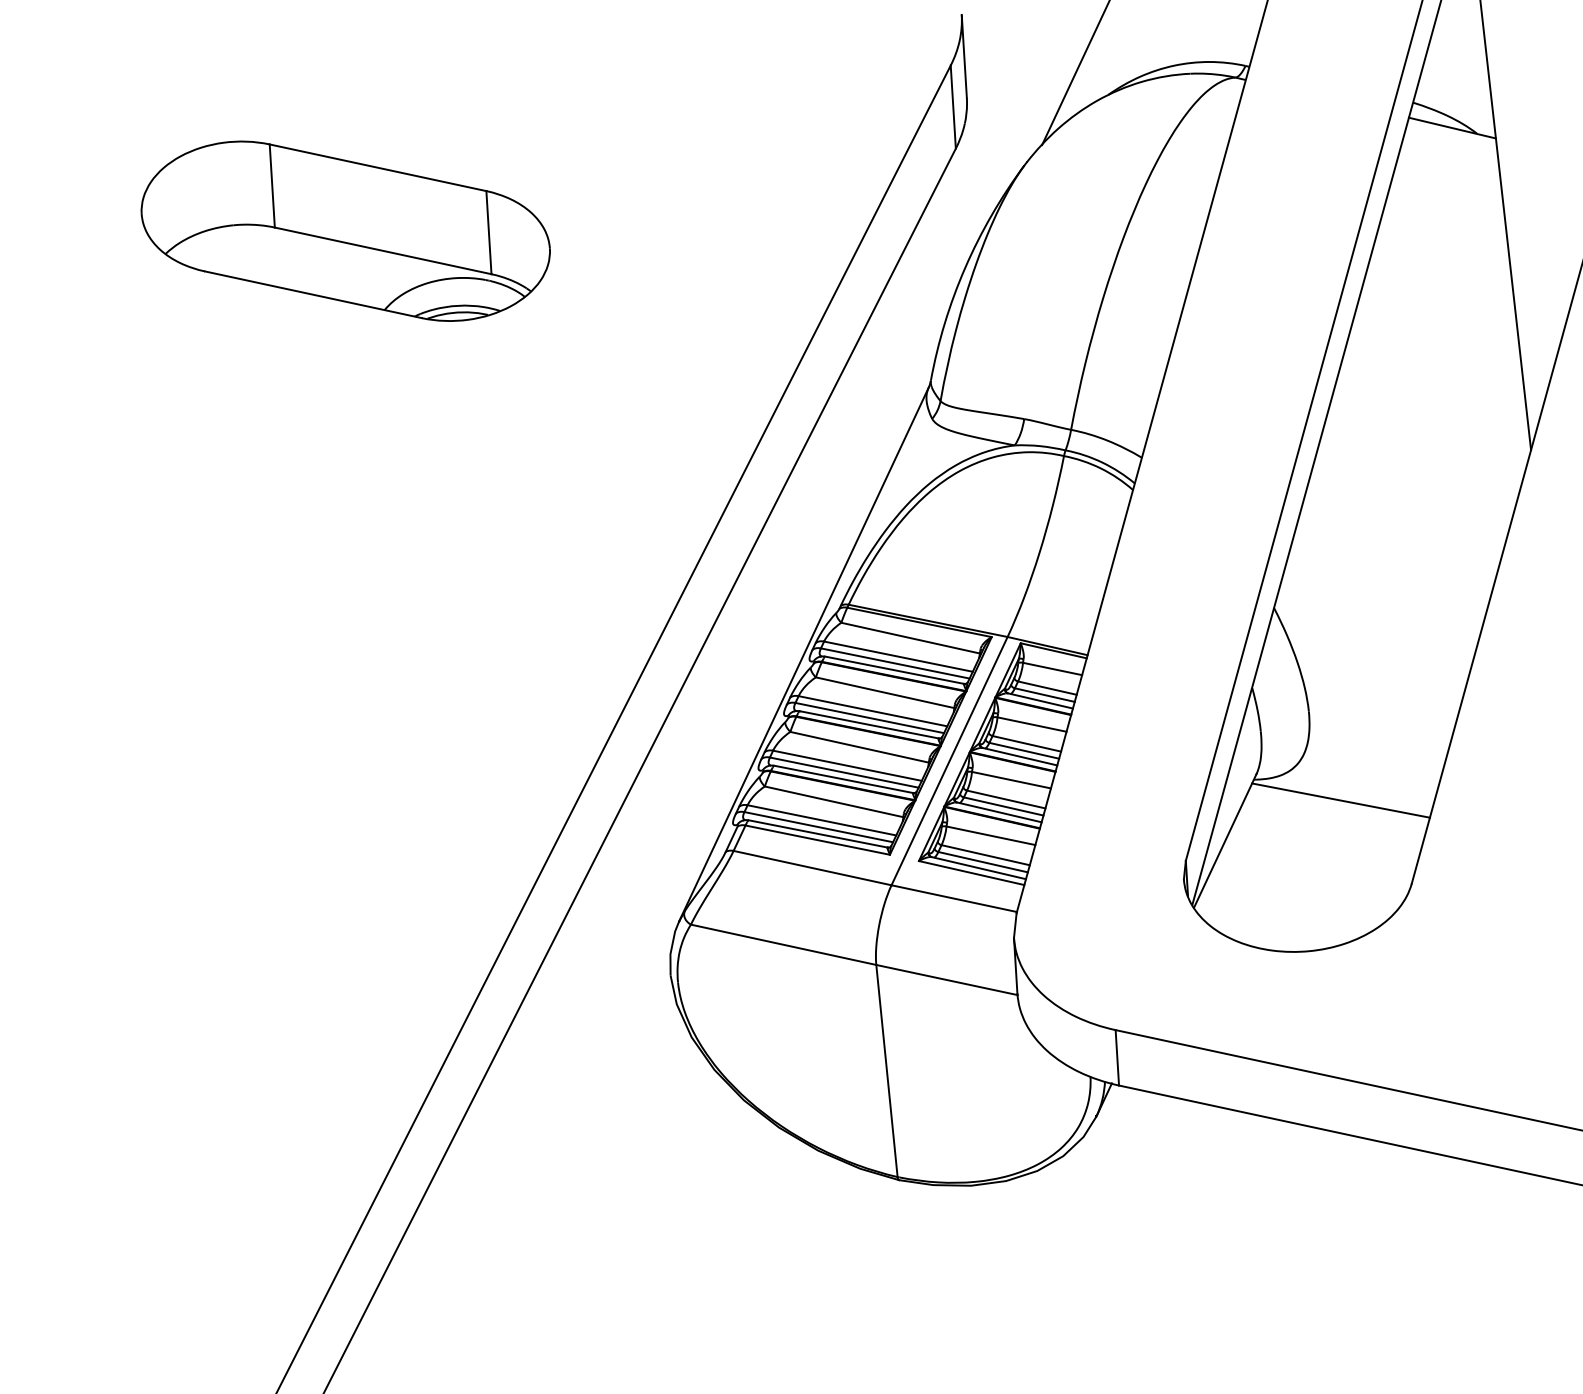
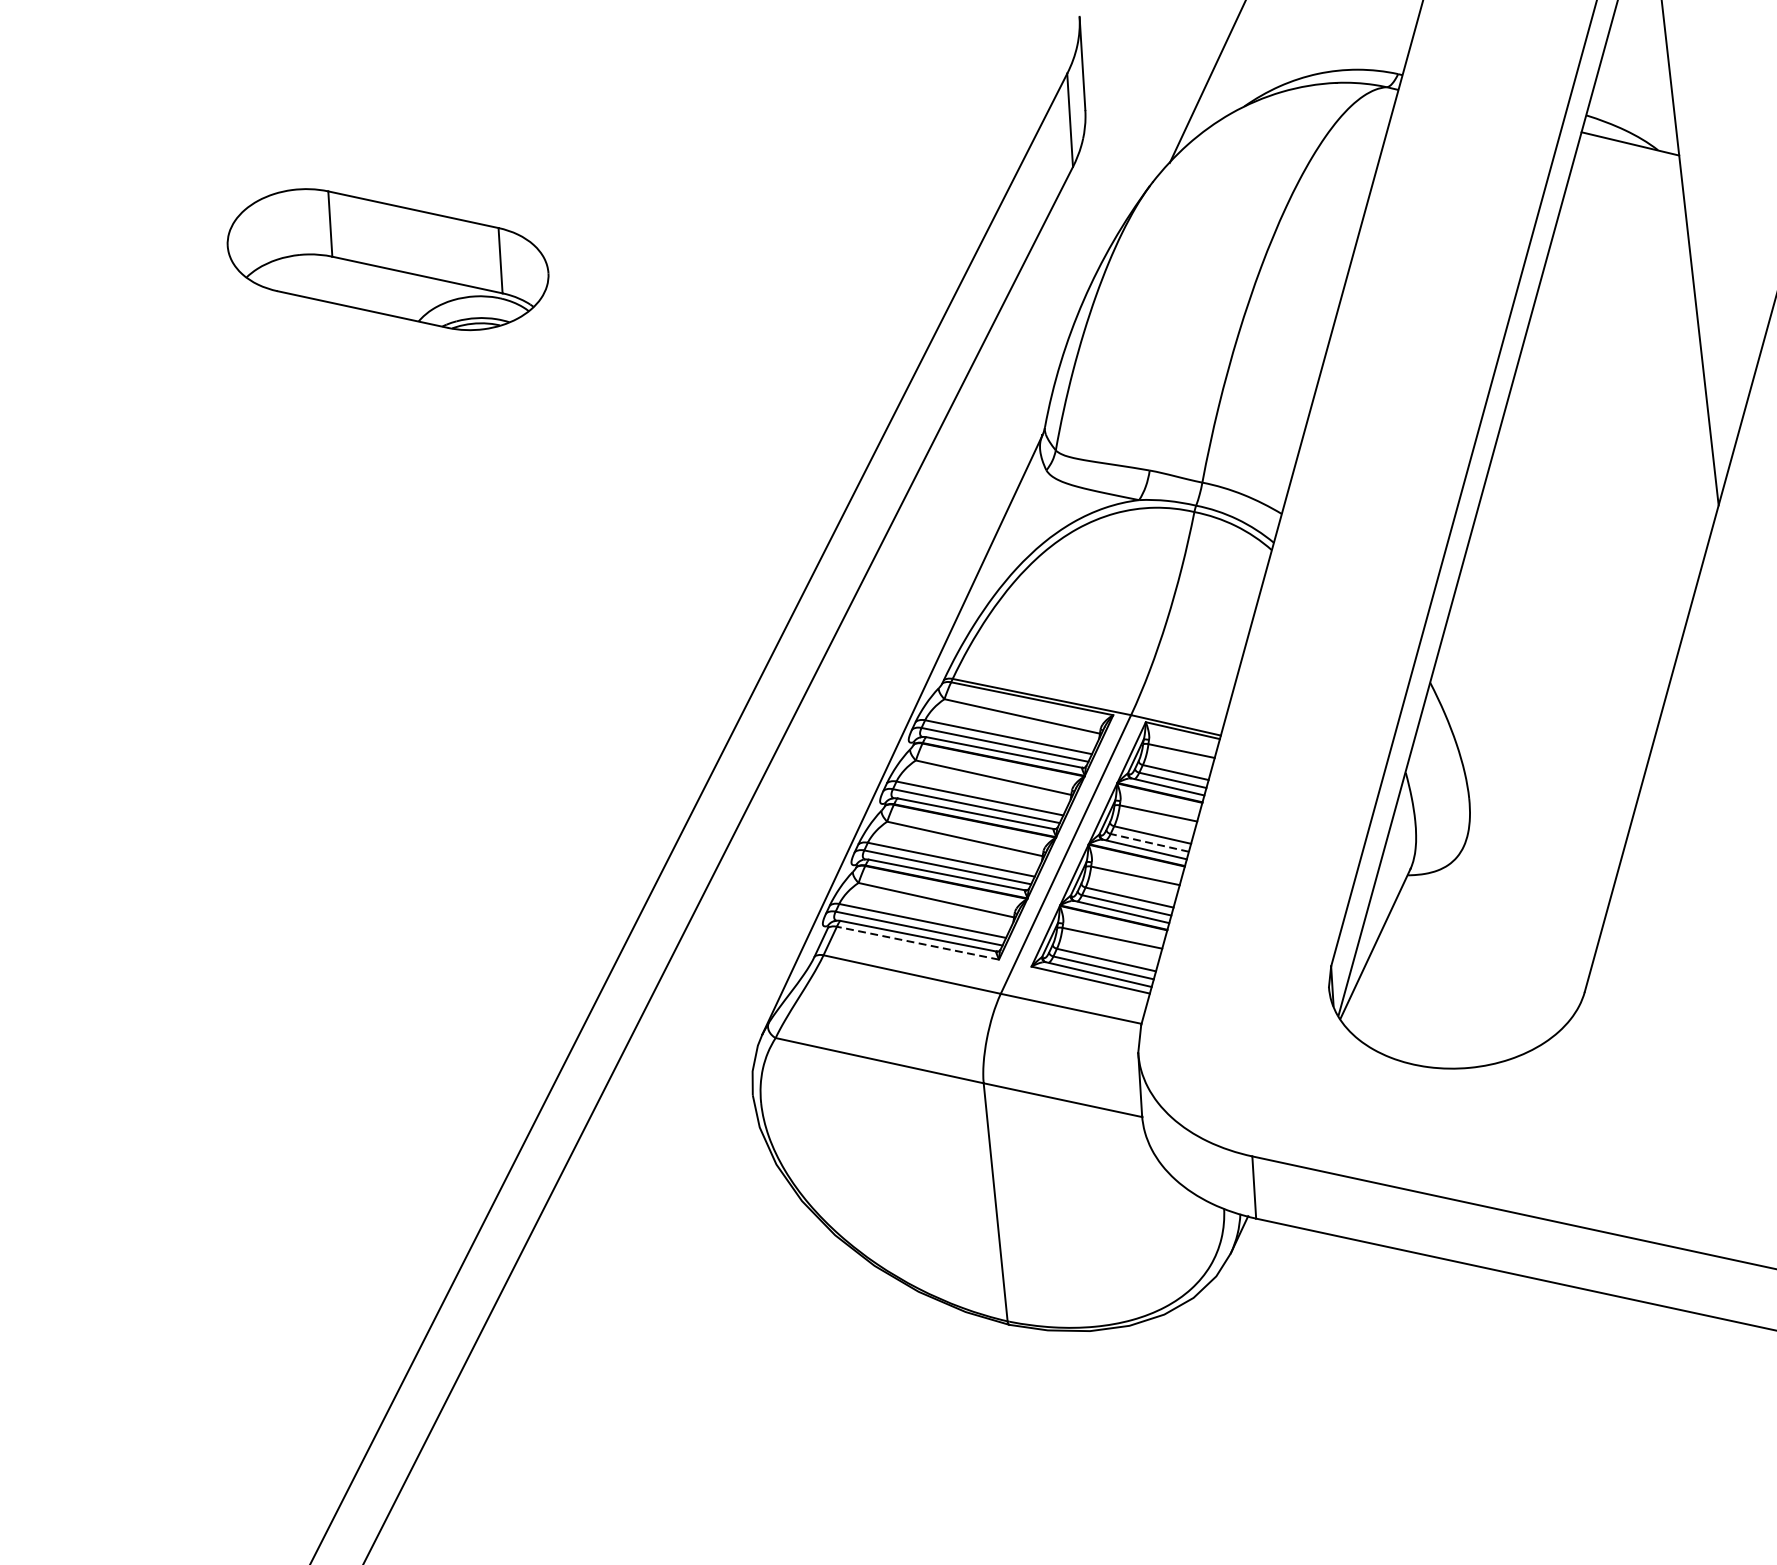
part: (345, 230) -> (387, 258), size x0.7
line: (1024, 750) -> (1150, 842), solid -> dashed
line: (1340, 800) -> (1504, 898), removed
line: (817, 840) -> (917, 943), solid -> dashed

